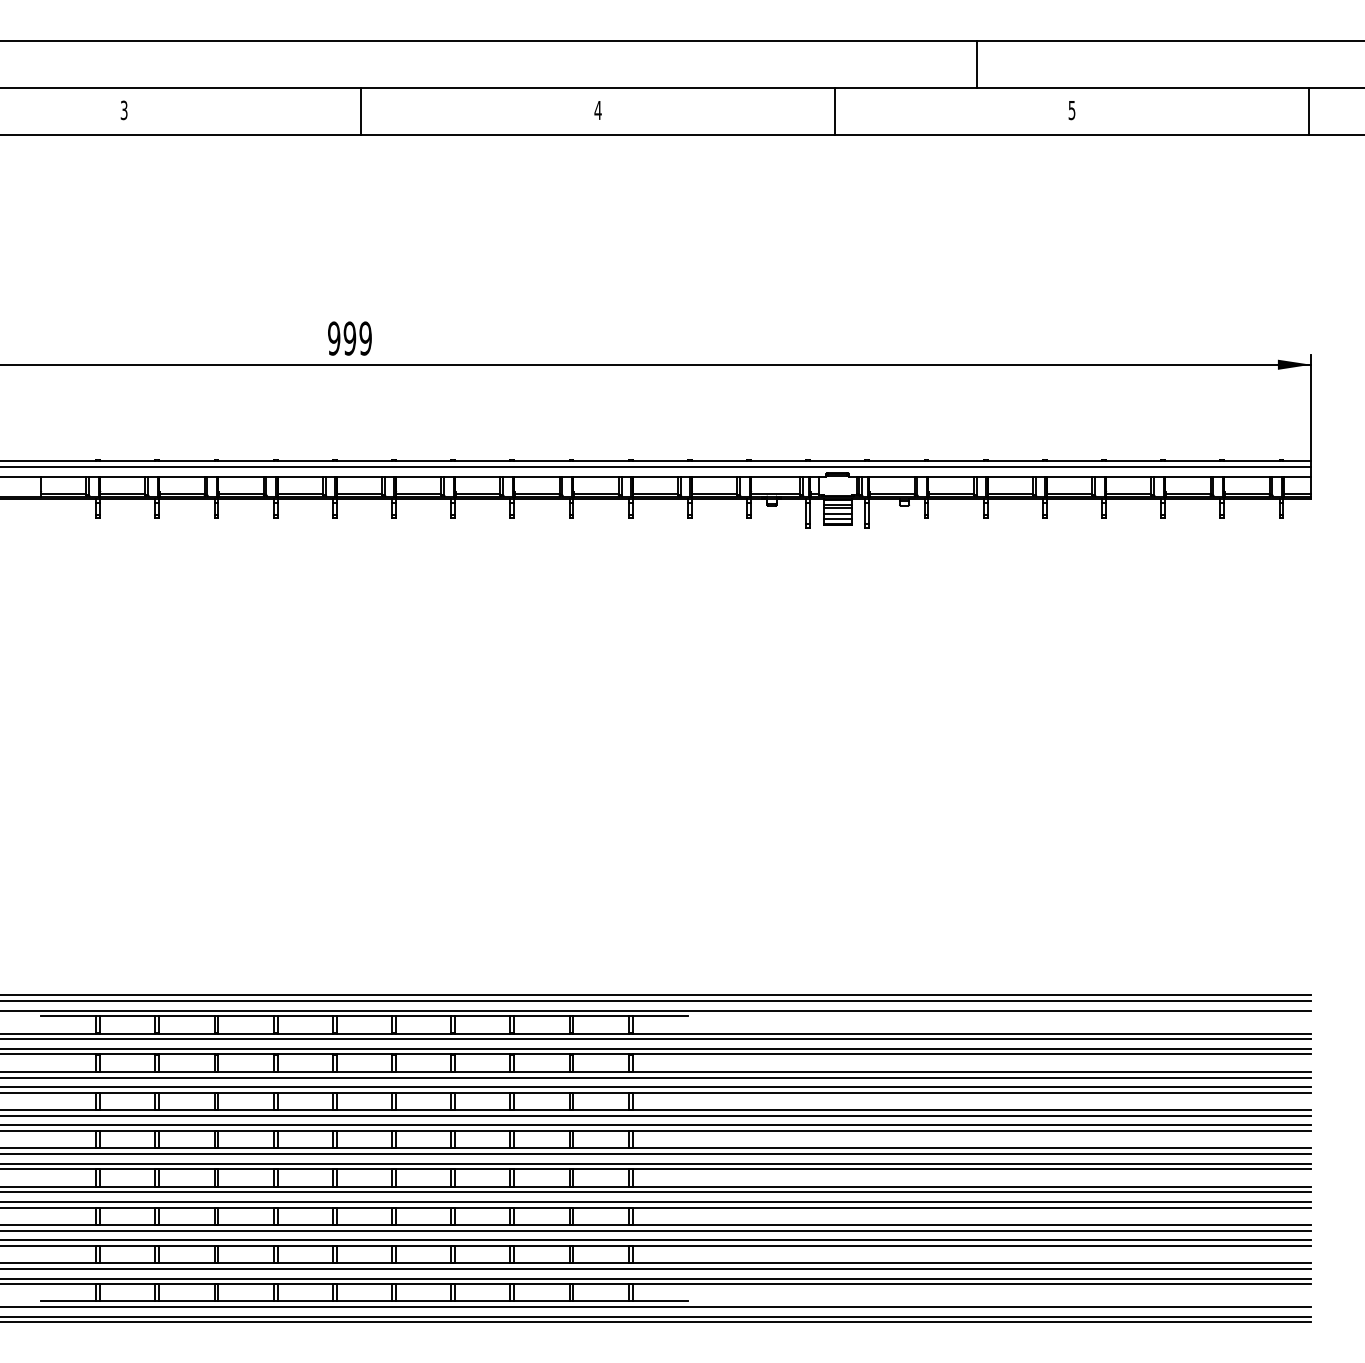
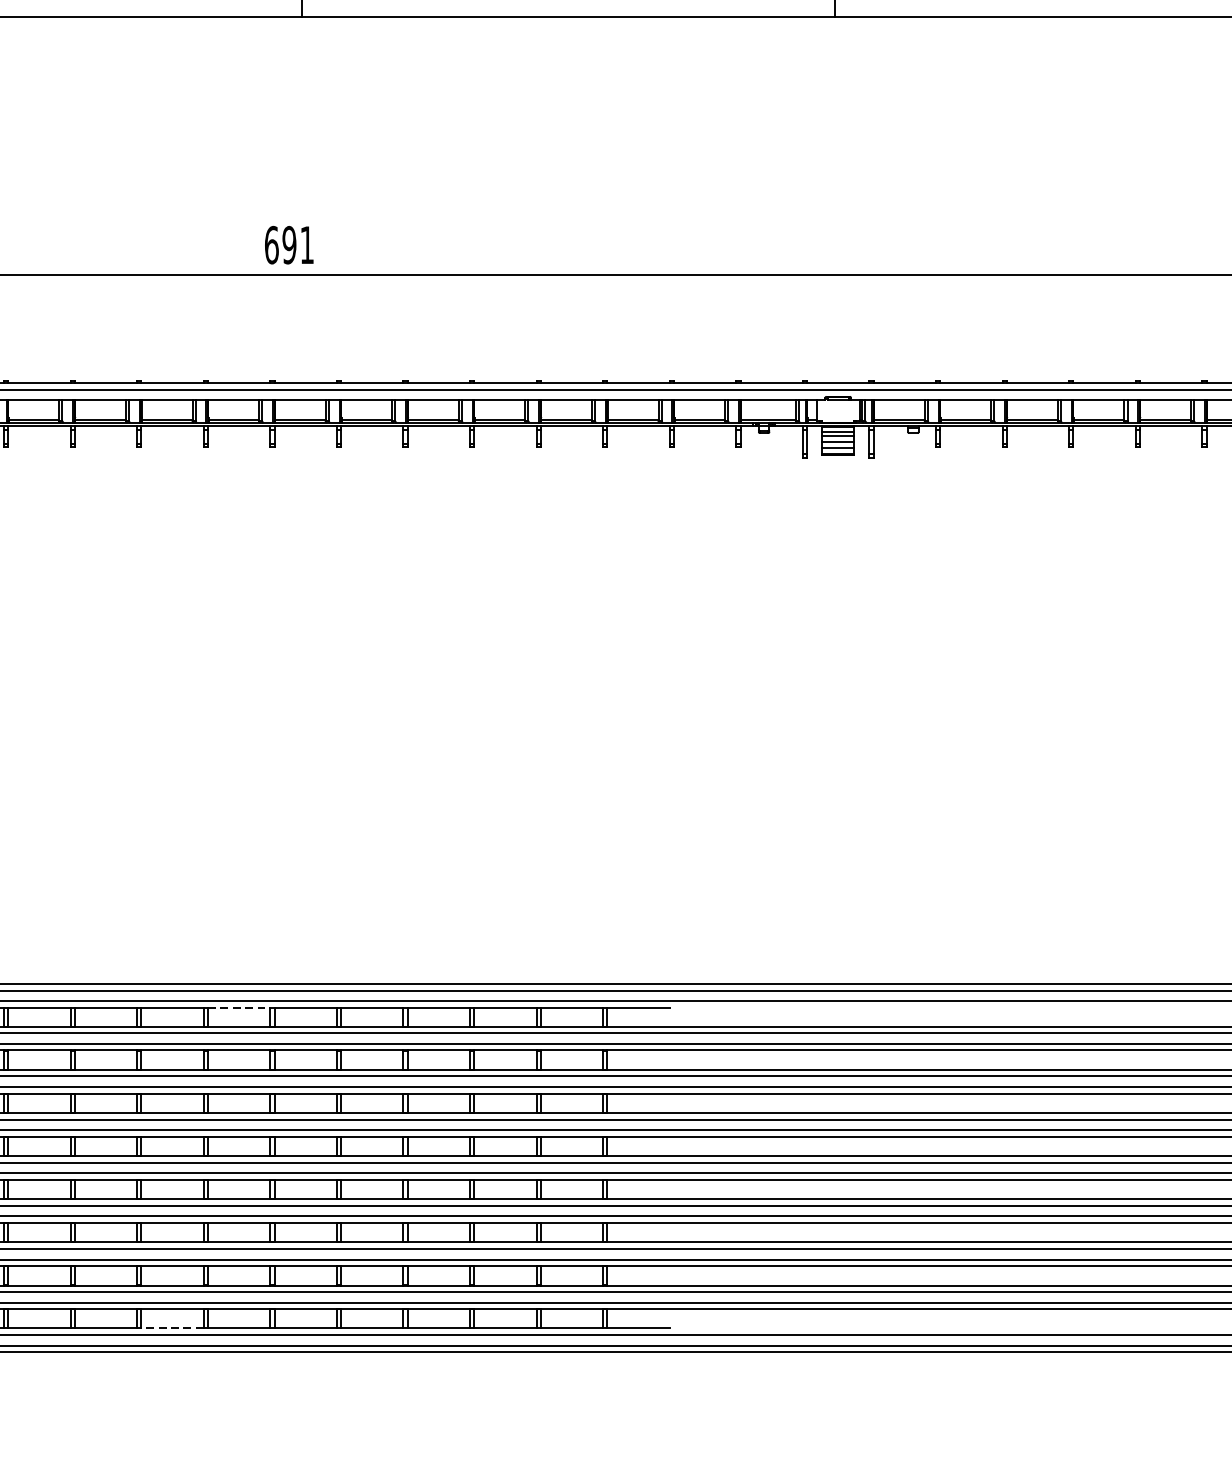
text: (349, 338) -> (288, 245), 999 -> 691
line: (305, 1016) -> (239, 1007), solid -> dashed
line: (246, 1301) -> (173, 1328), solid -> dashed

